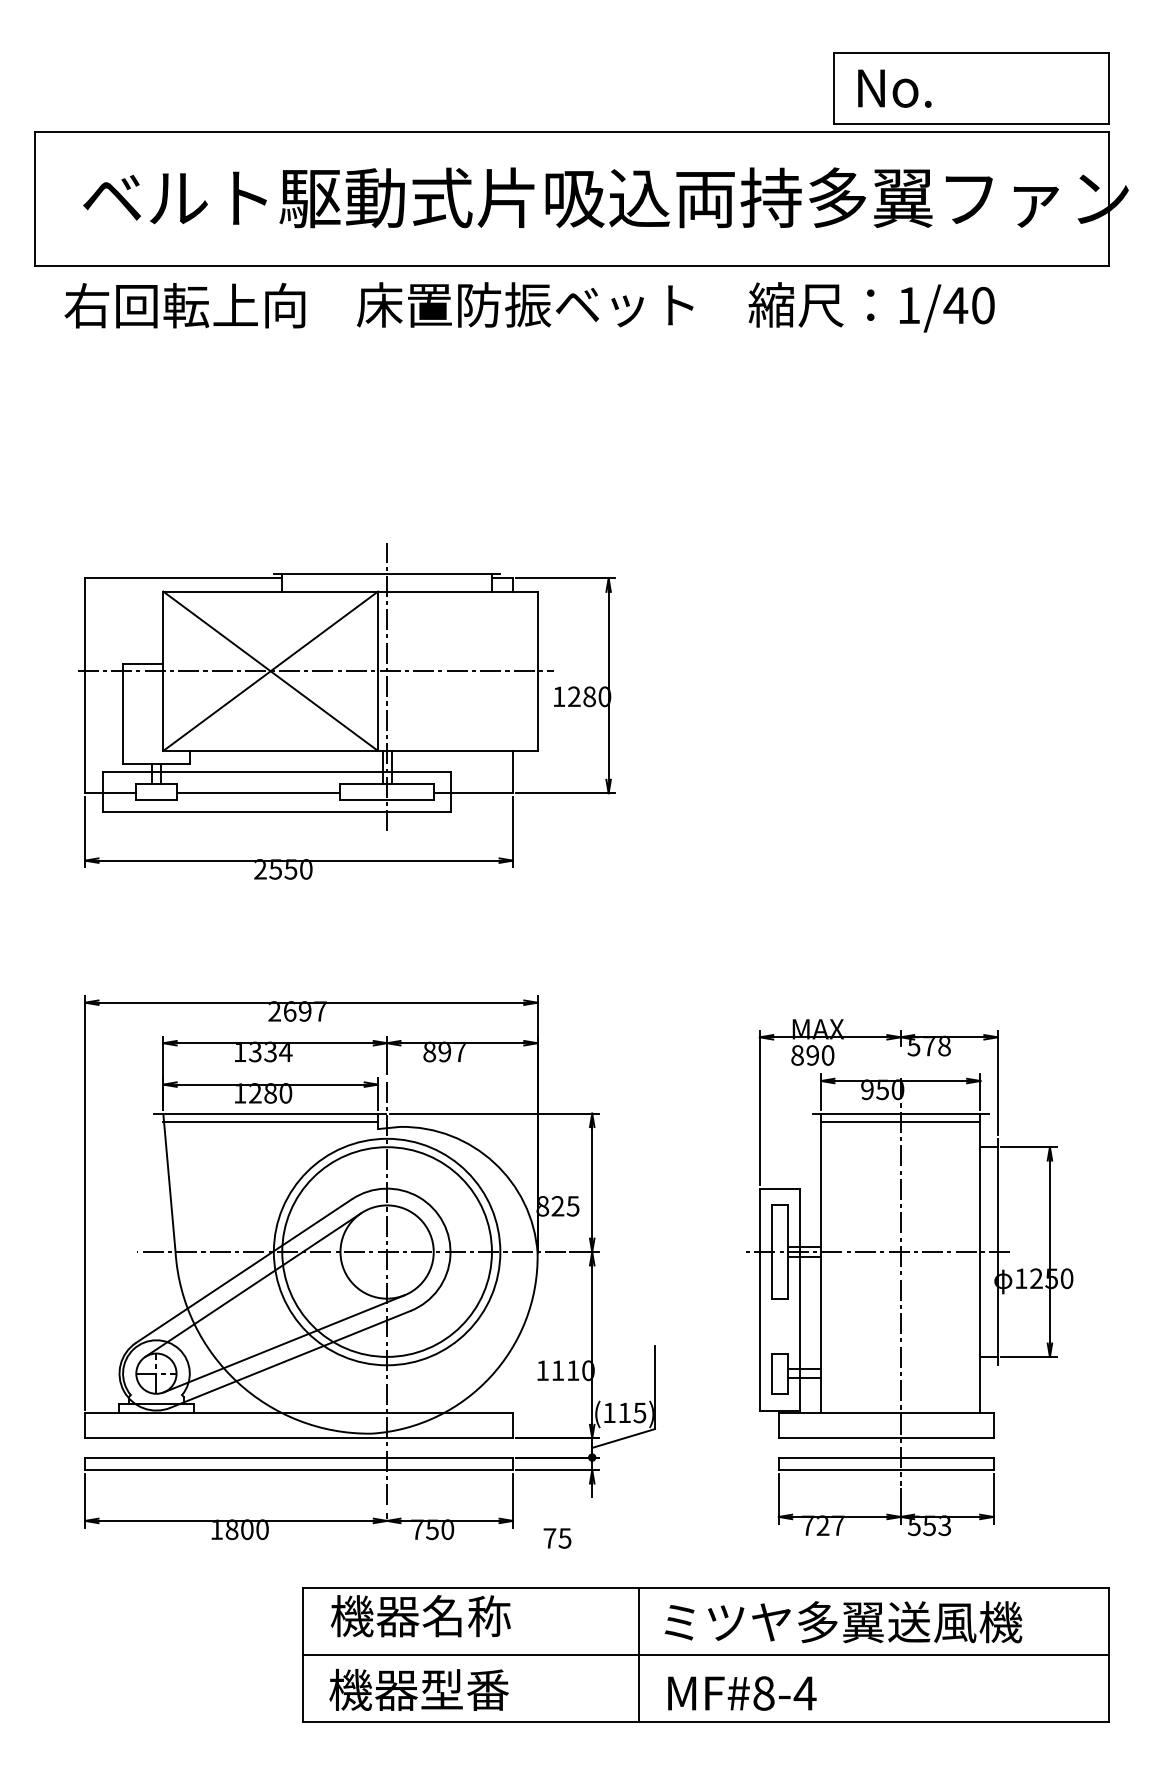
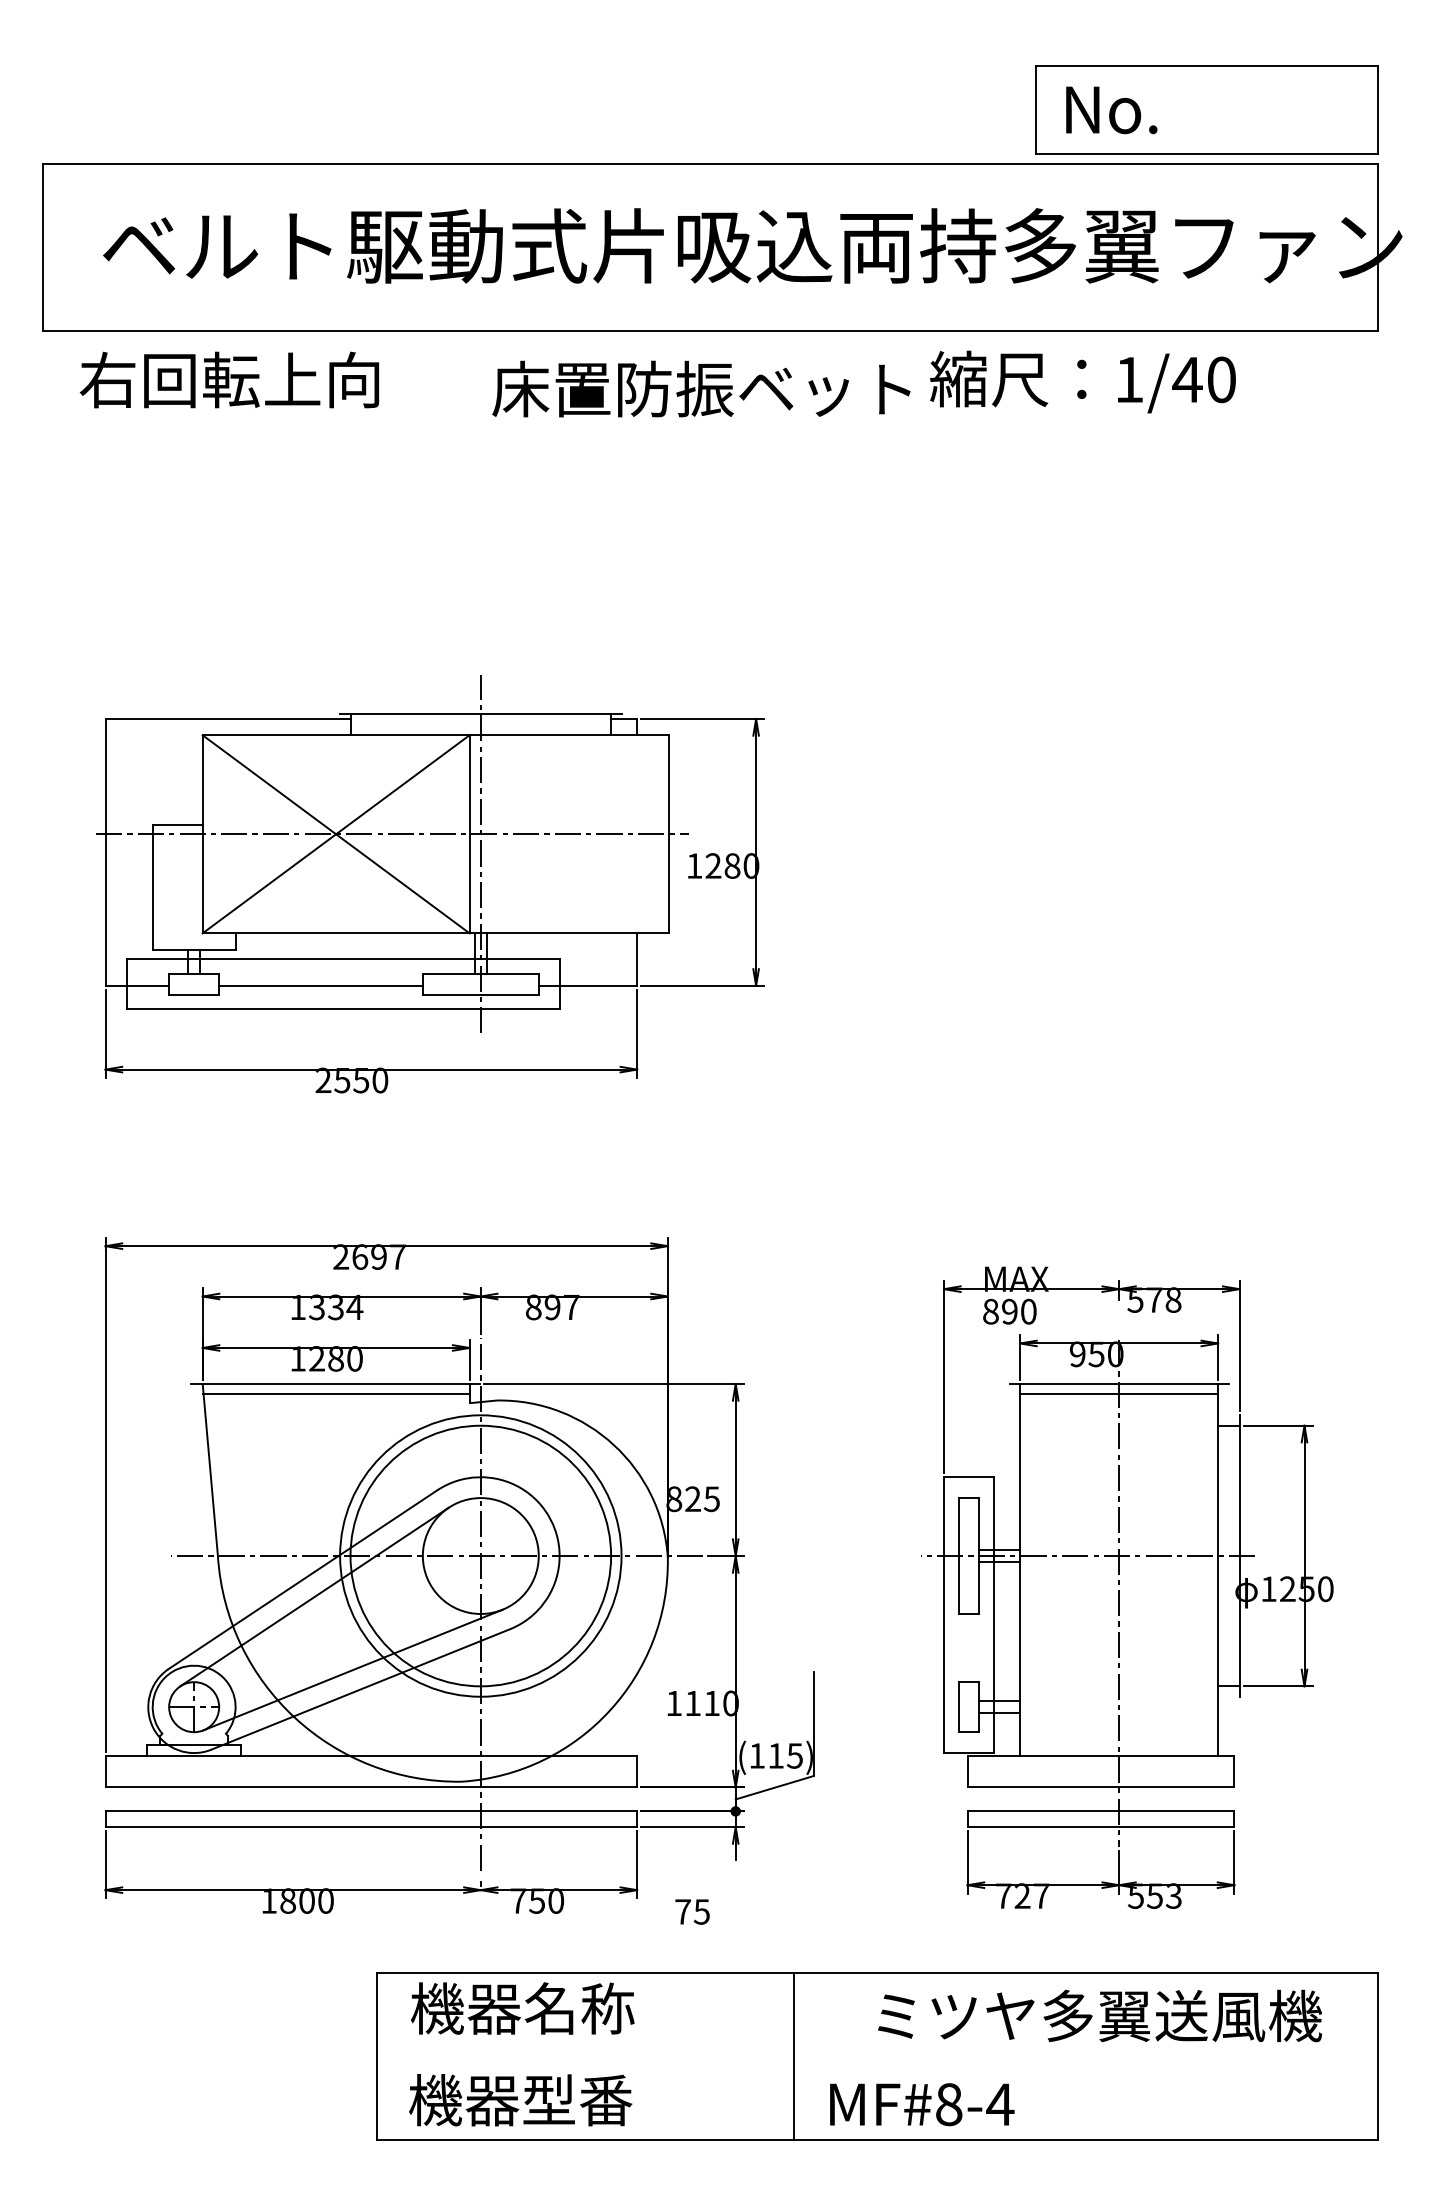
text: (525, 304) -> (701, 388), moved
text: (843, 1621) -> (1100, 2015), moved
line: (705, 1654) -> (876, 2056), removed

